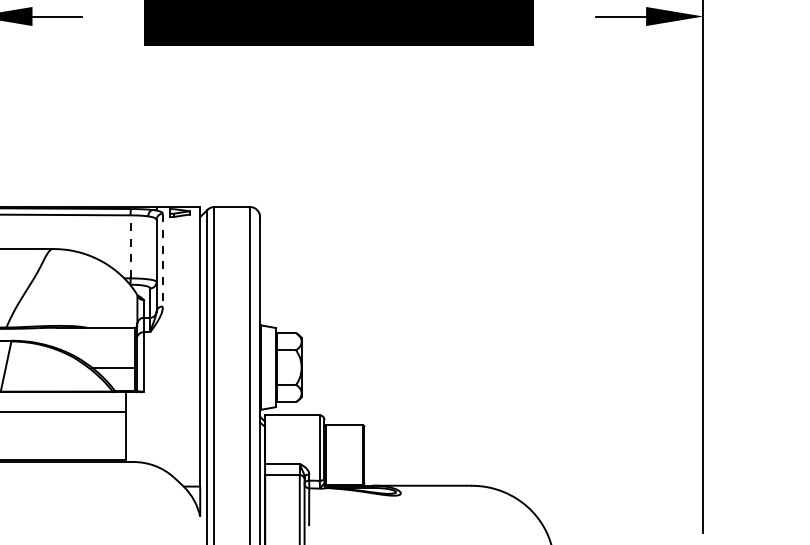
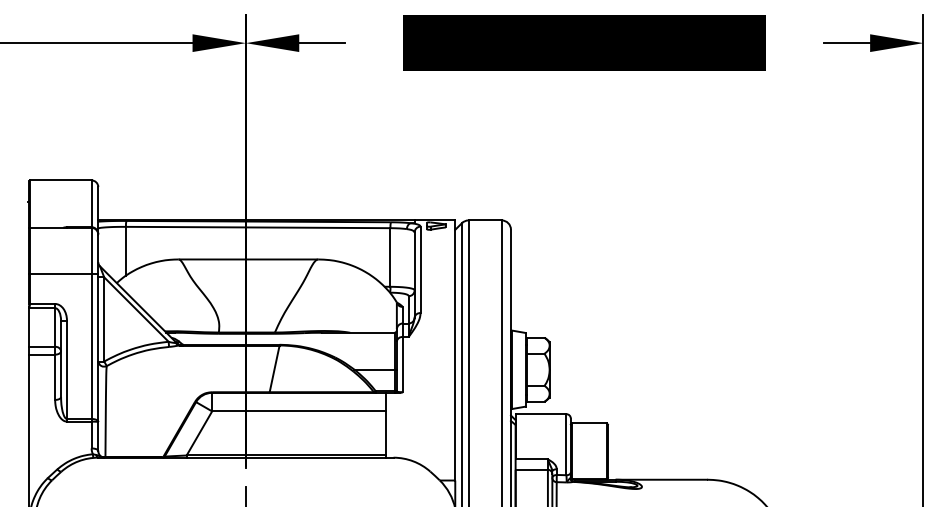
line: (130, 245) -> (390, 256), dashed -> solid
line: (162, 260) -> (420, 270), dashed -> solid

